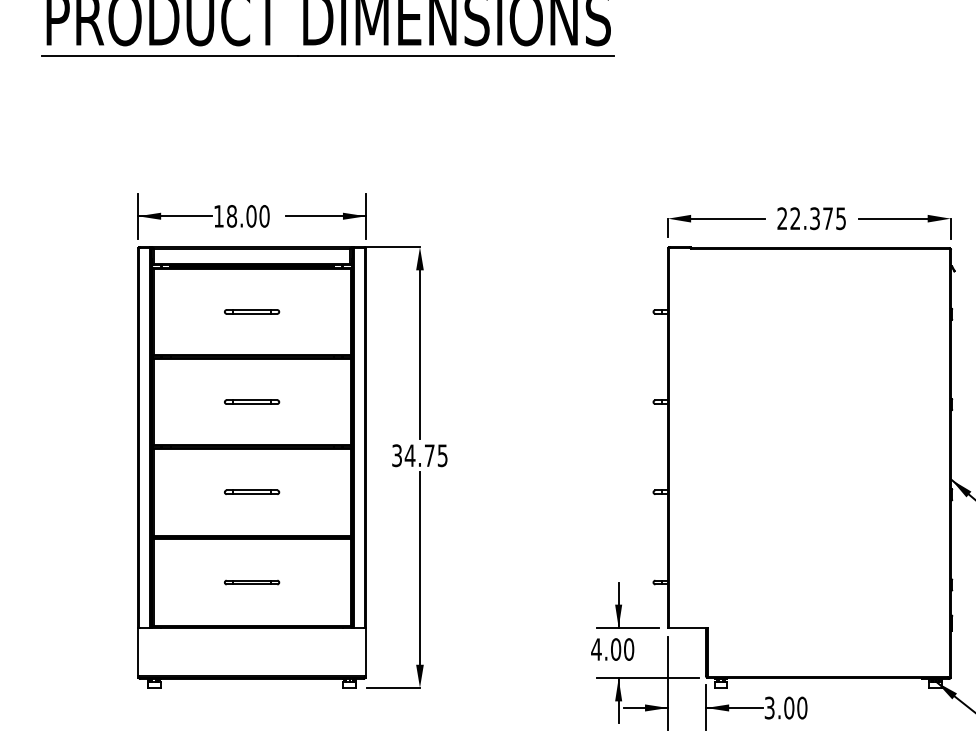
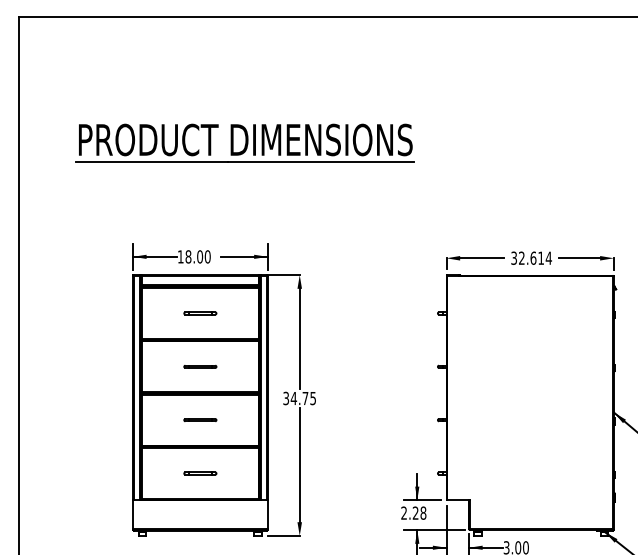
text: (811, 217) -> (531, 257), 22.375 -> 32.614
text: (612, 648) -> (413, 512), 4.00 -> 2.28

